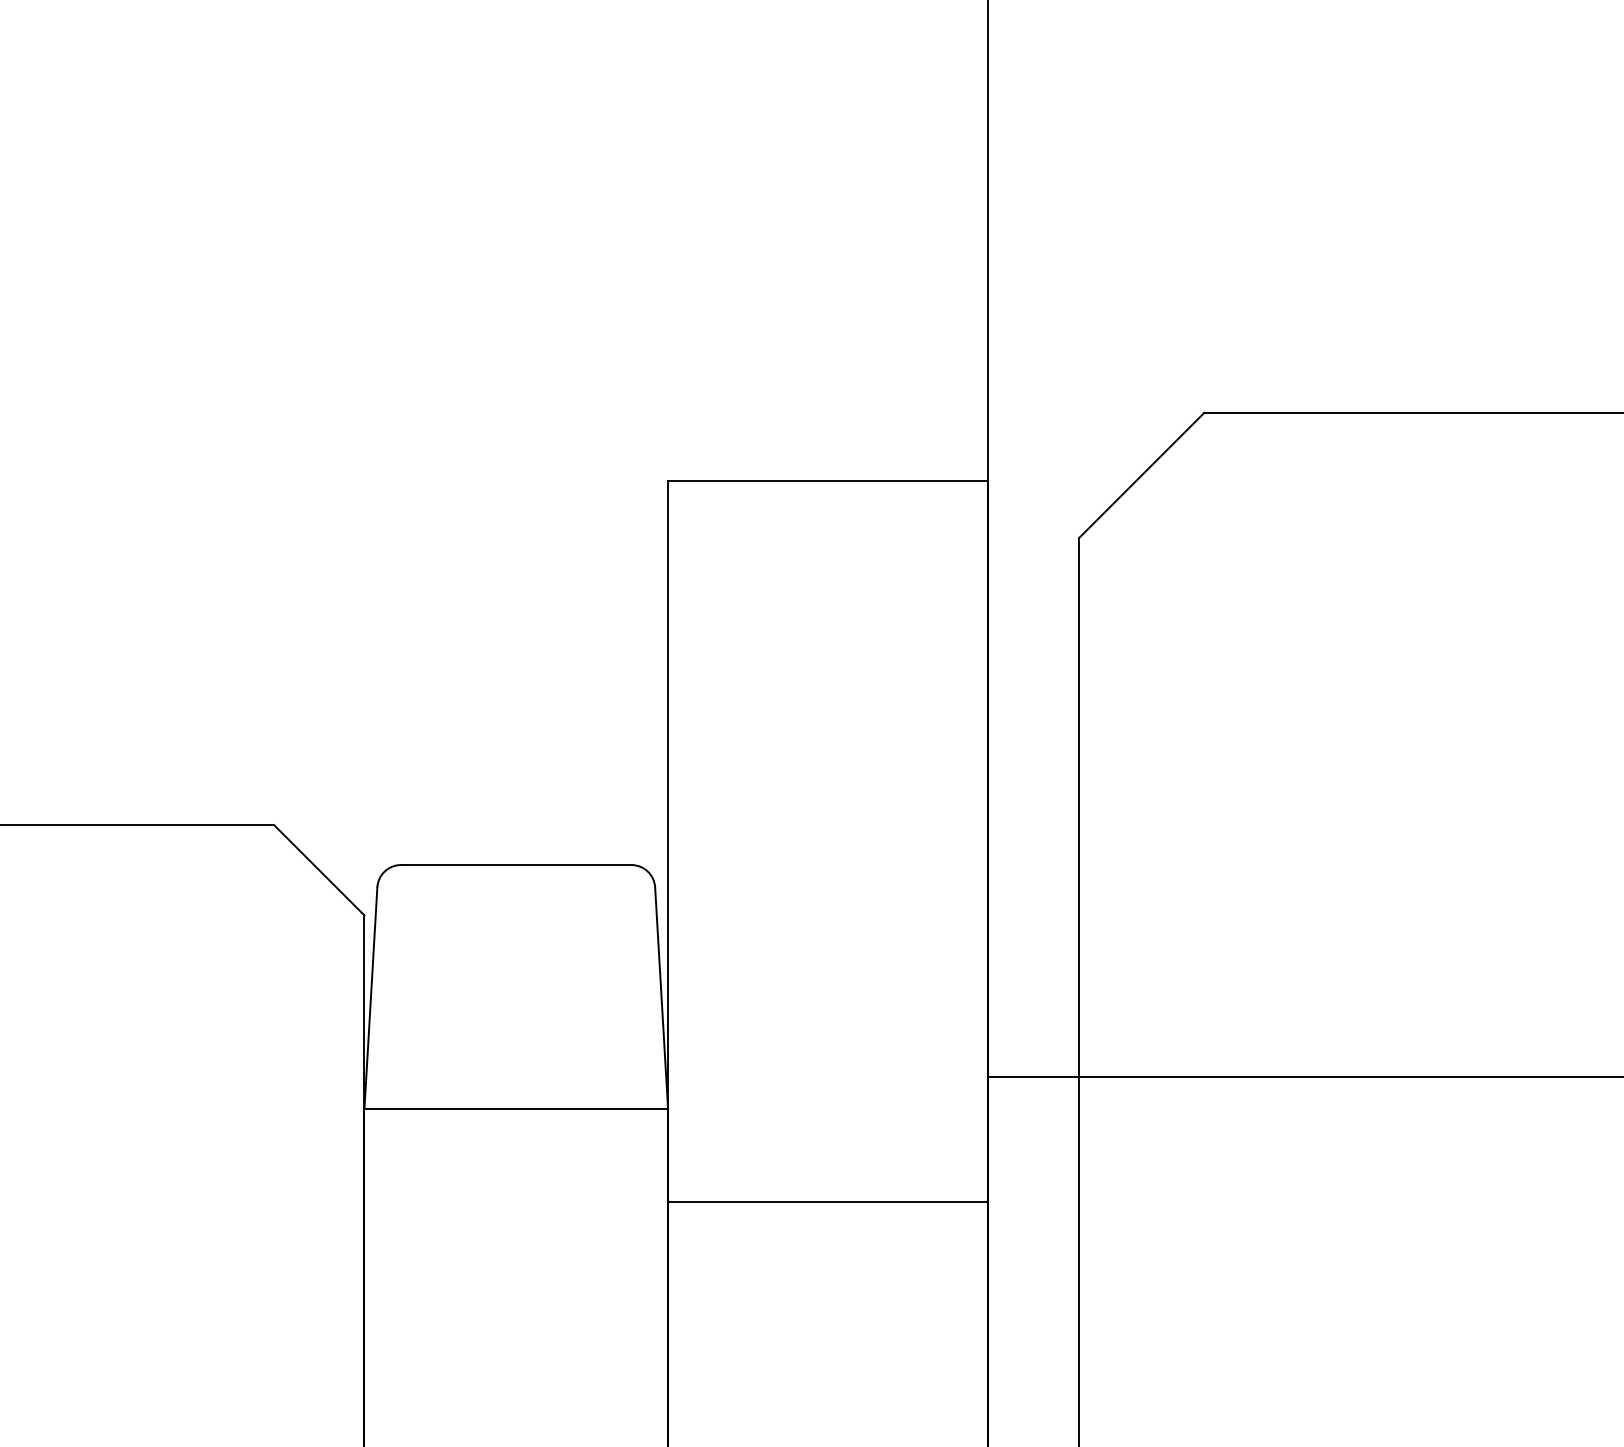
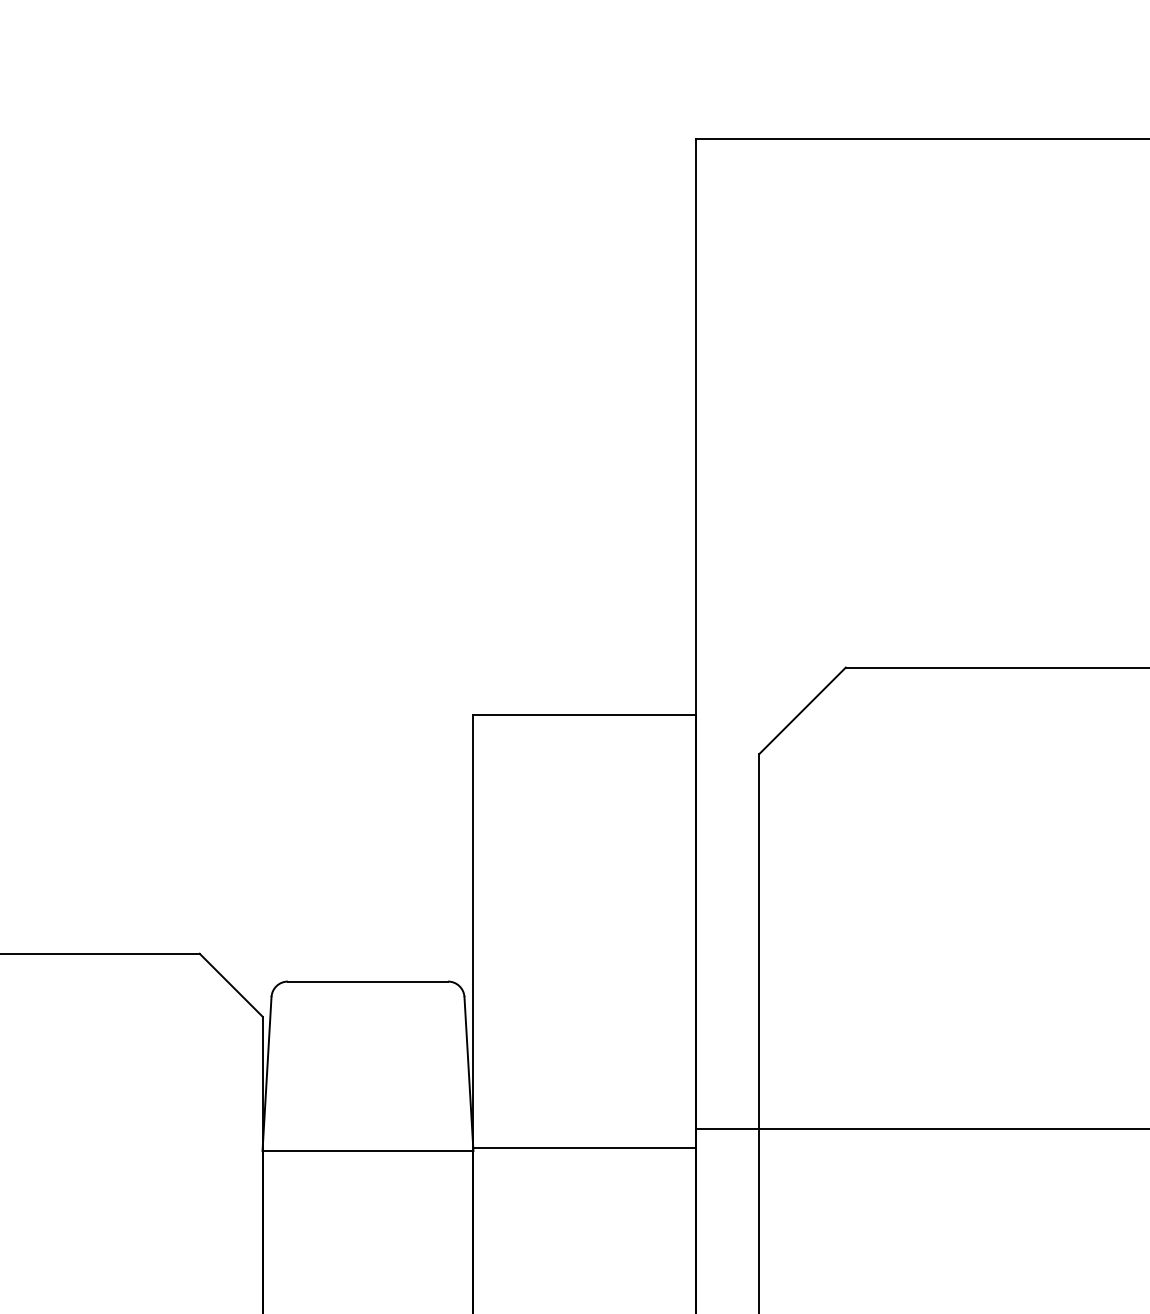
line: (827, 1201) -> (584, 1148), moved

